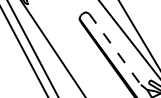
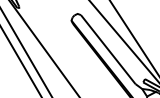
line: (115, 49) -> (108, 49), dashed -> solid

